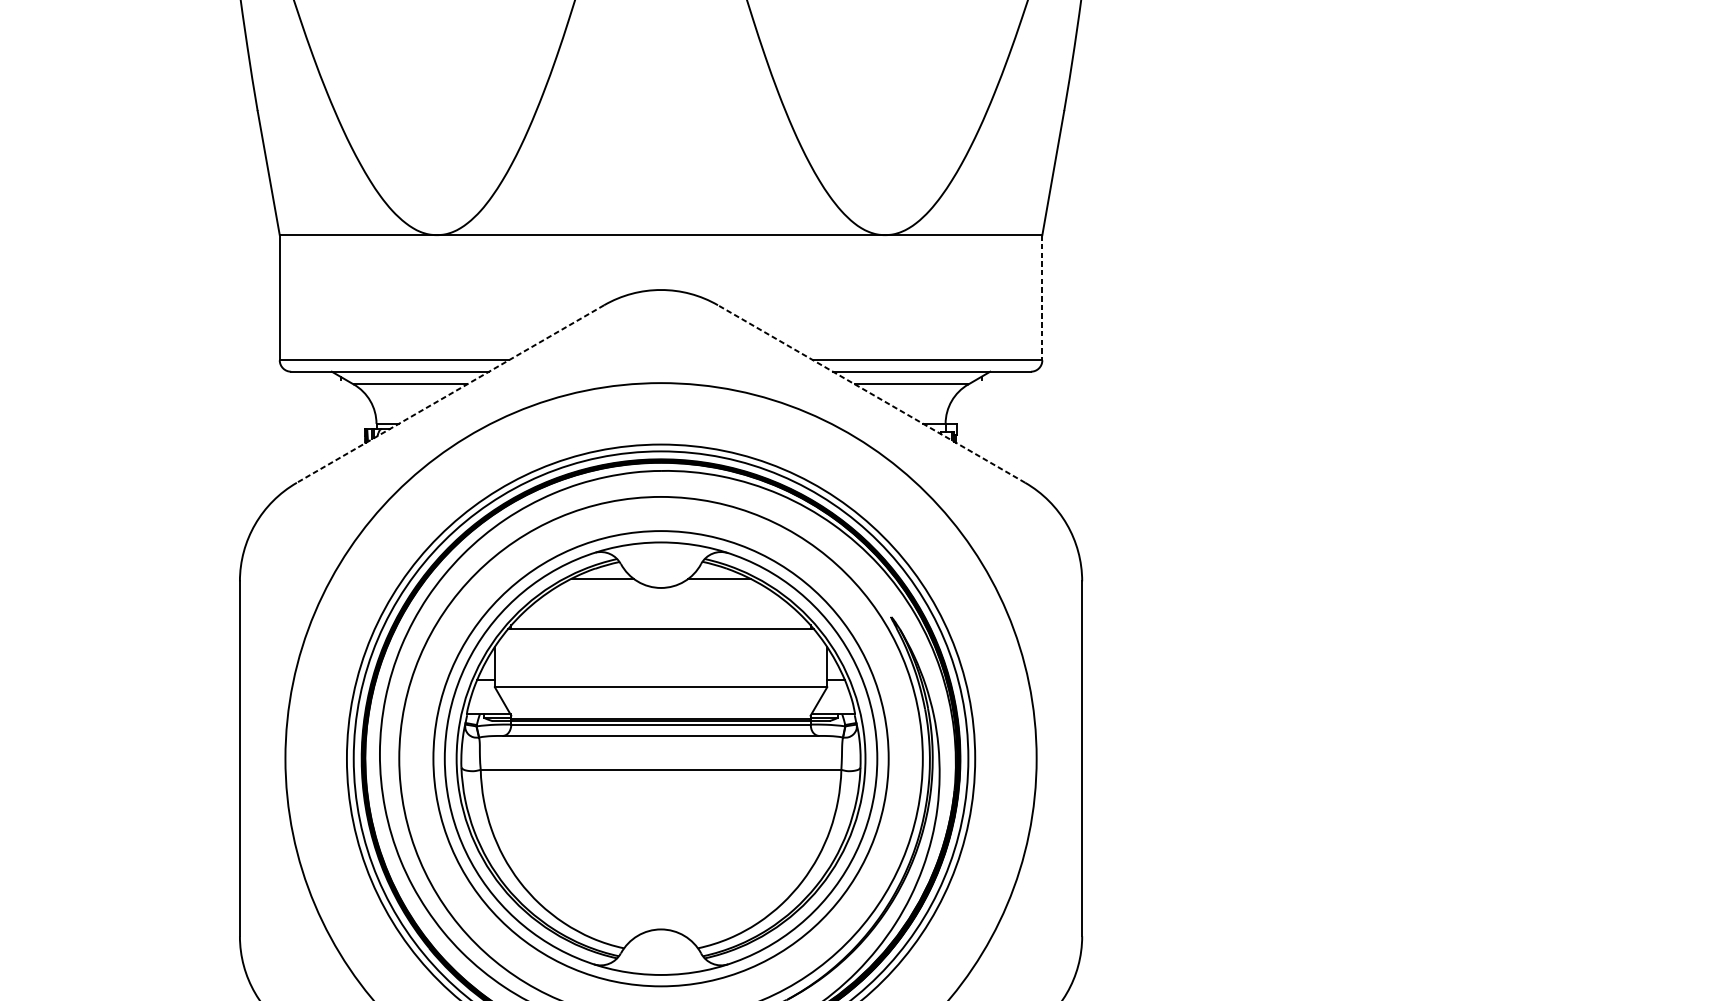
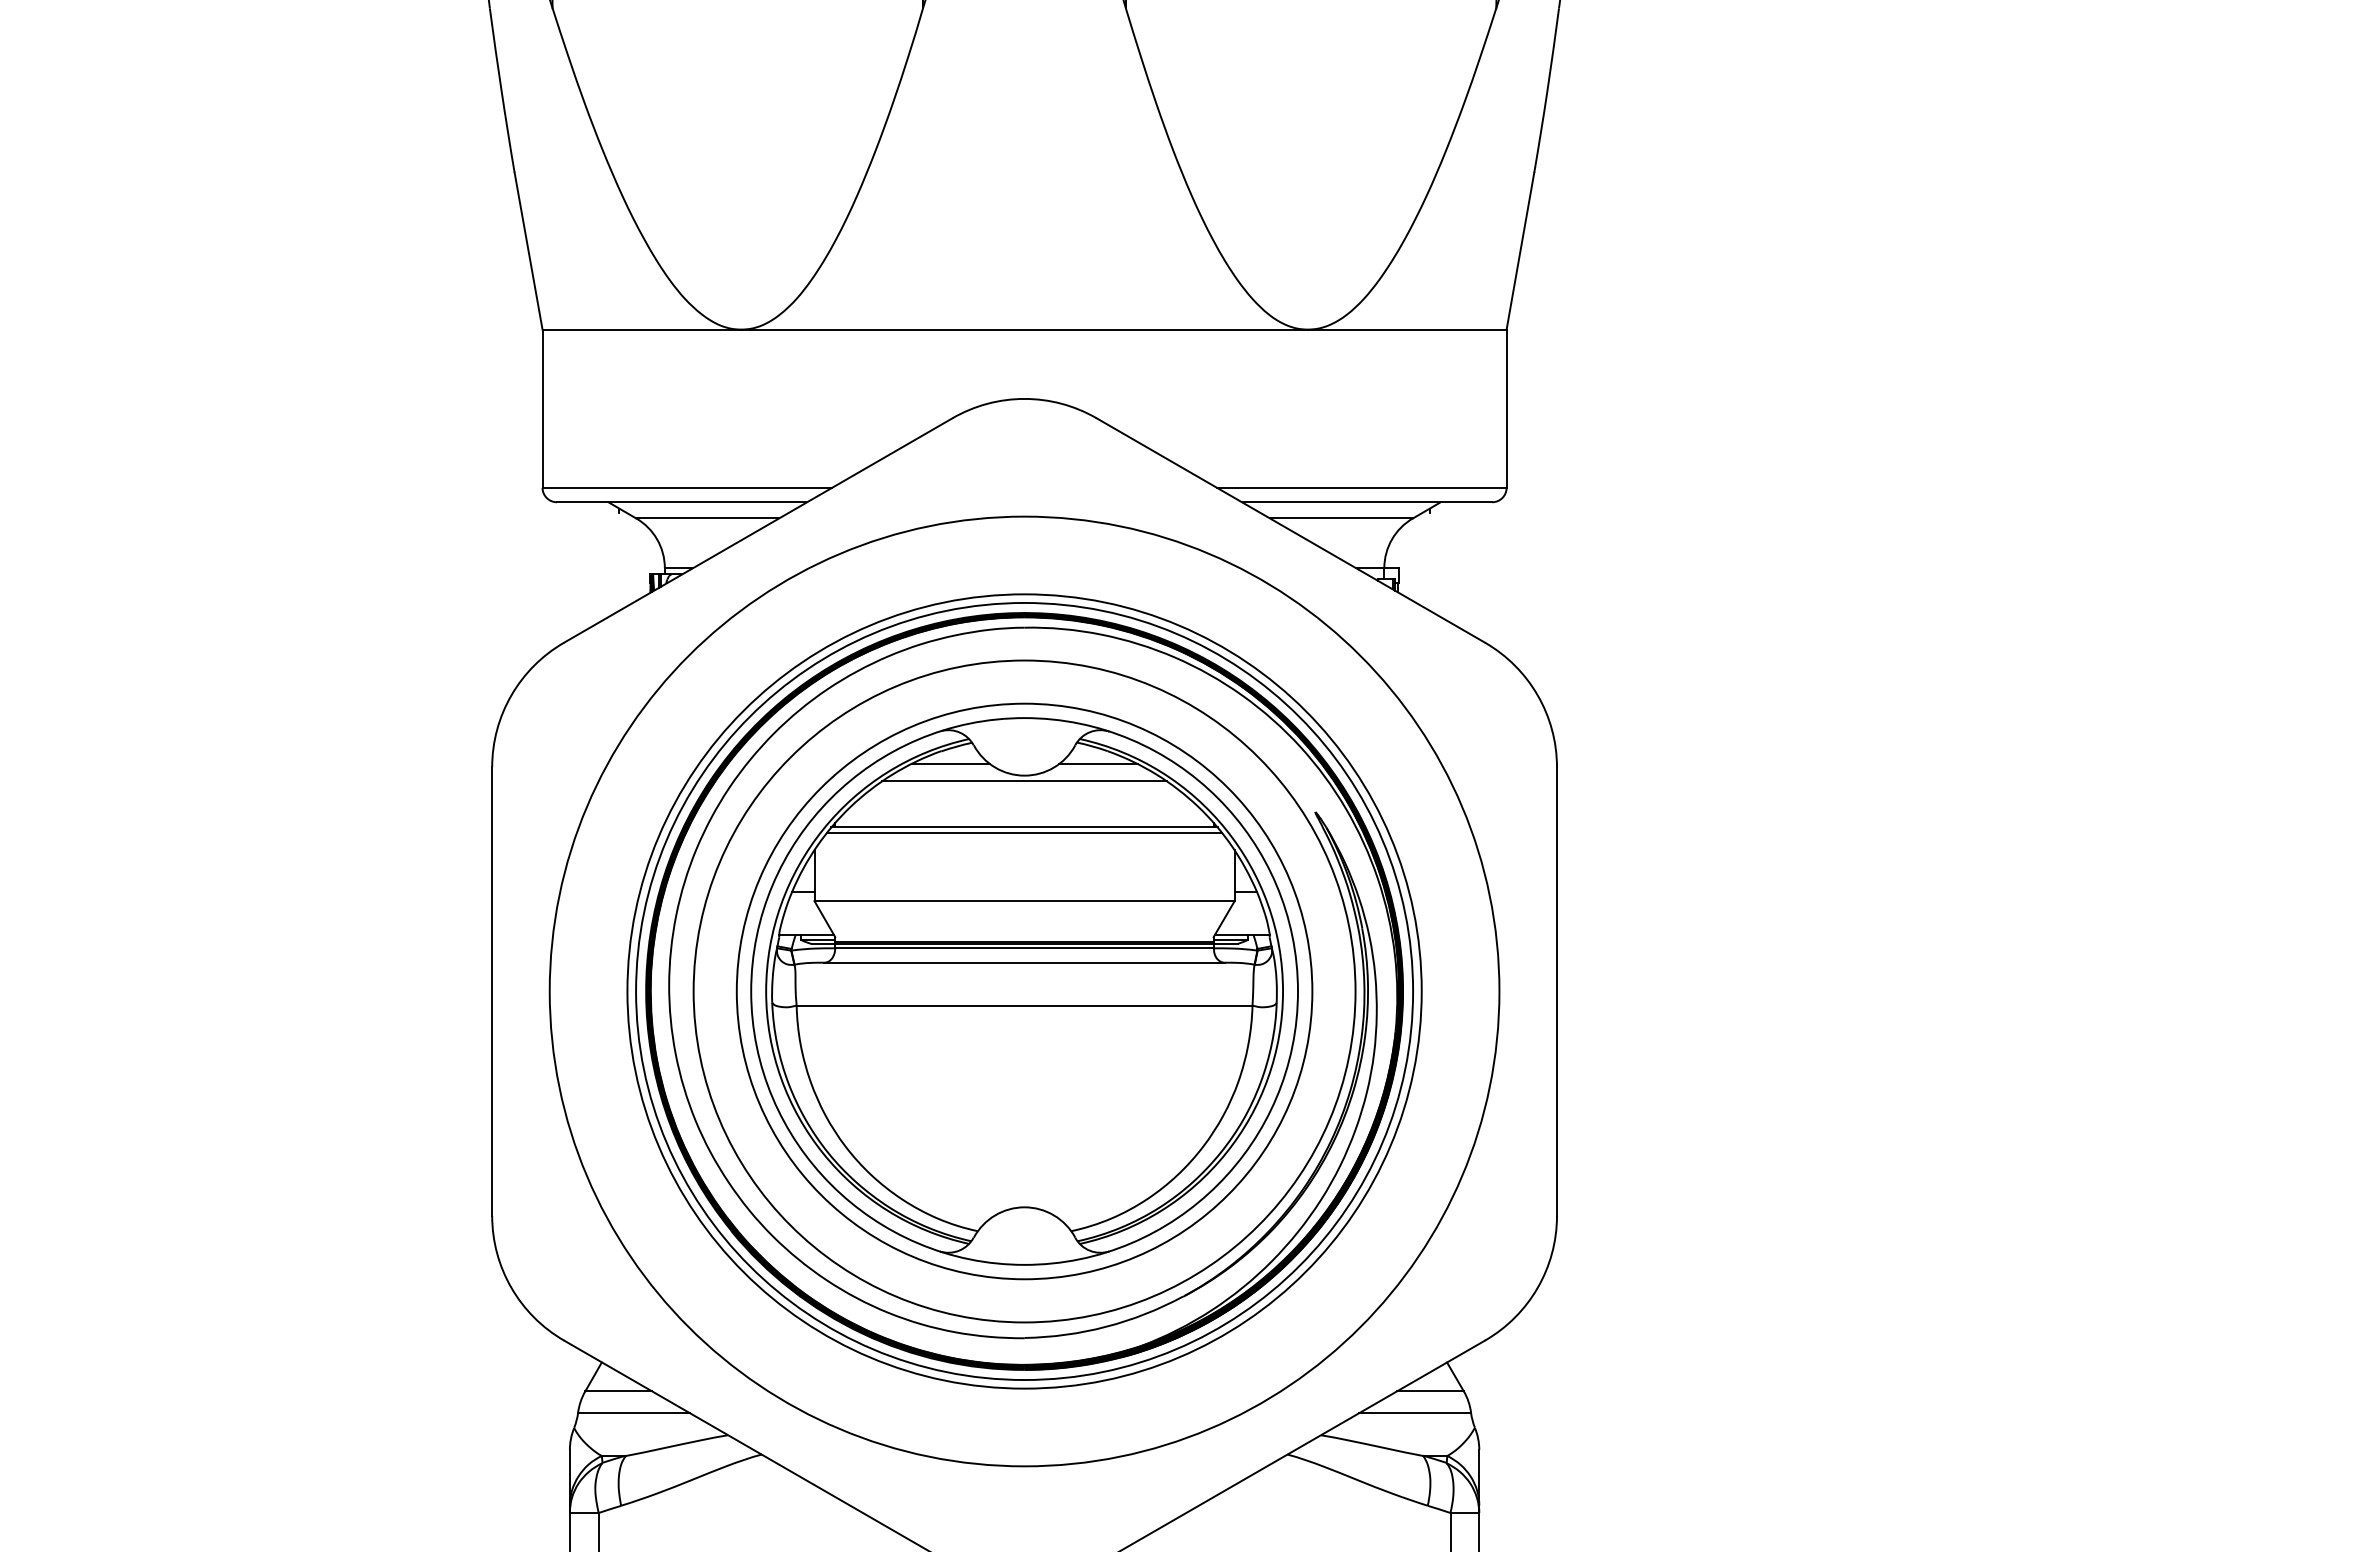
line: (1042, 298) -> (1506, 409), dashed -> solid
line: (449, 394) -> (757, 530), dashed -> solid
line: (871, 394) -> (1290, 530), dashed -> solid
line: (660, 592) -> (1024, 781), added
line: (660, 633) -> (1024, 833), added

